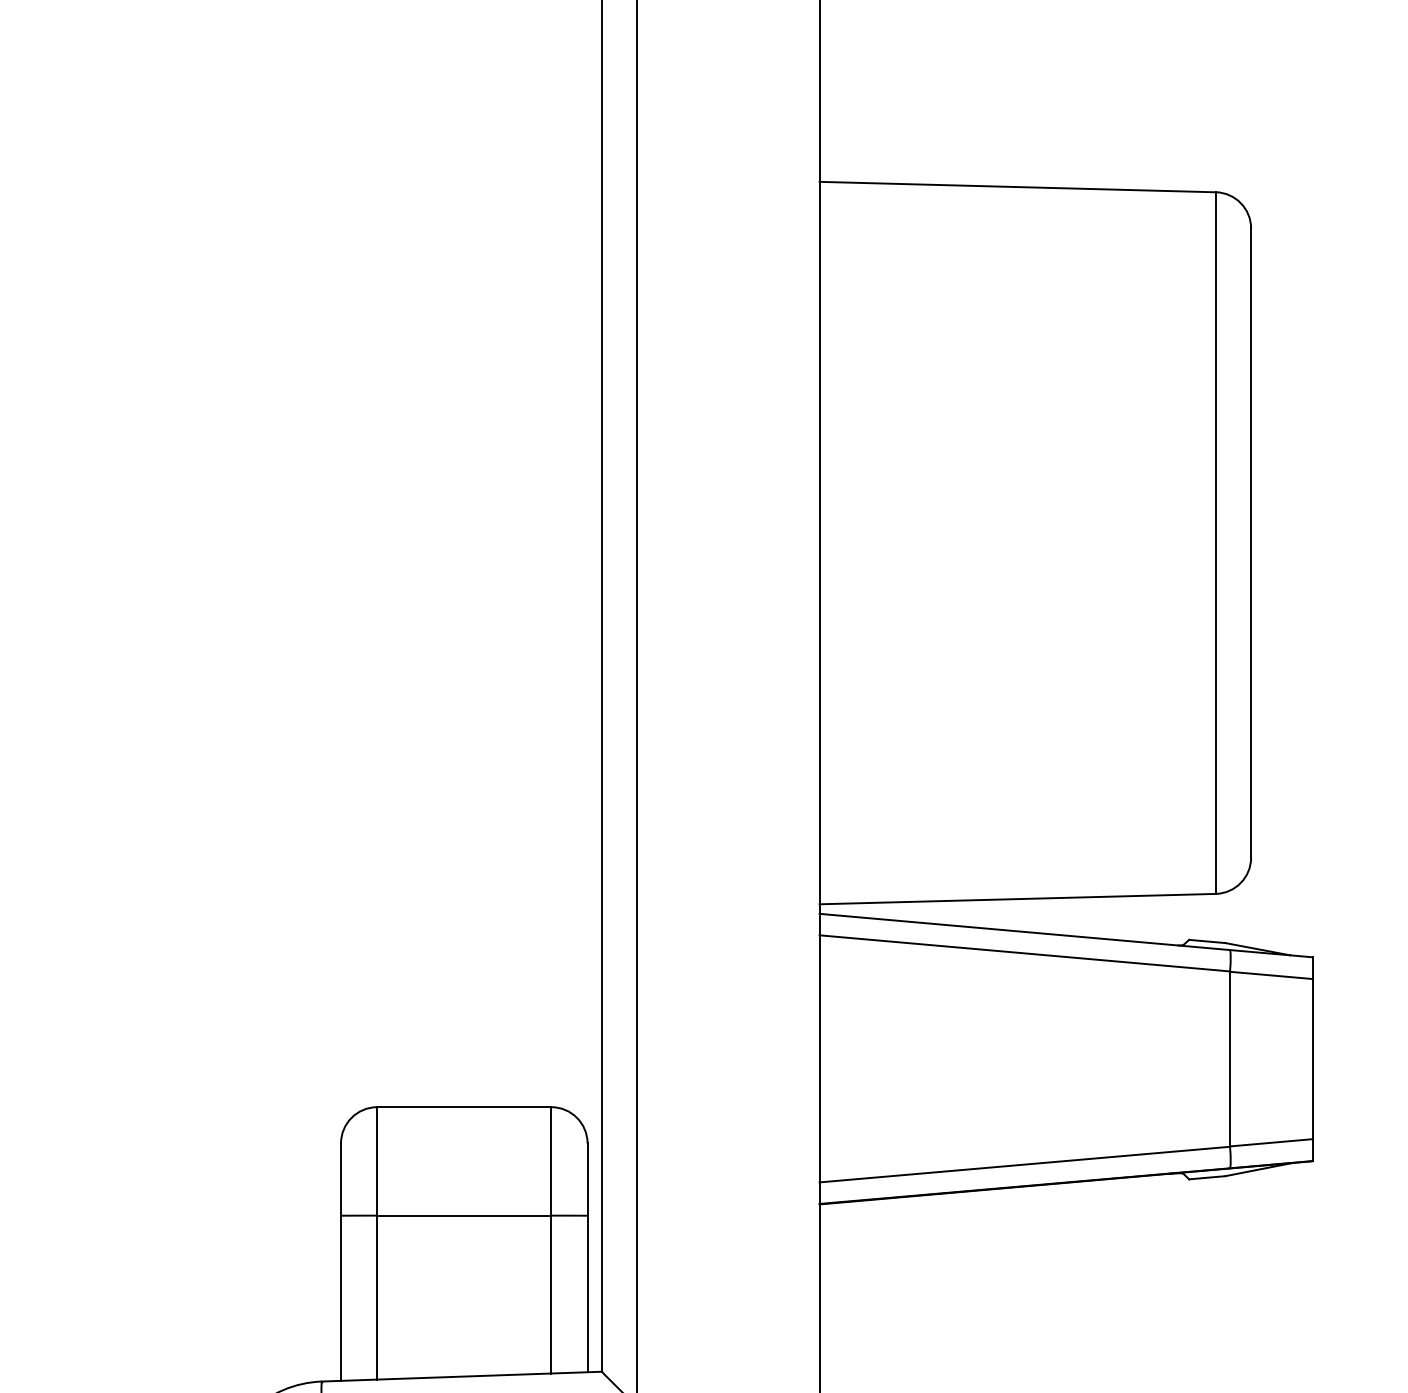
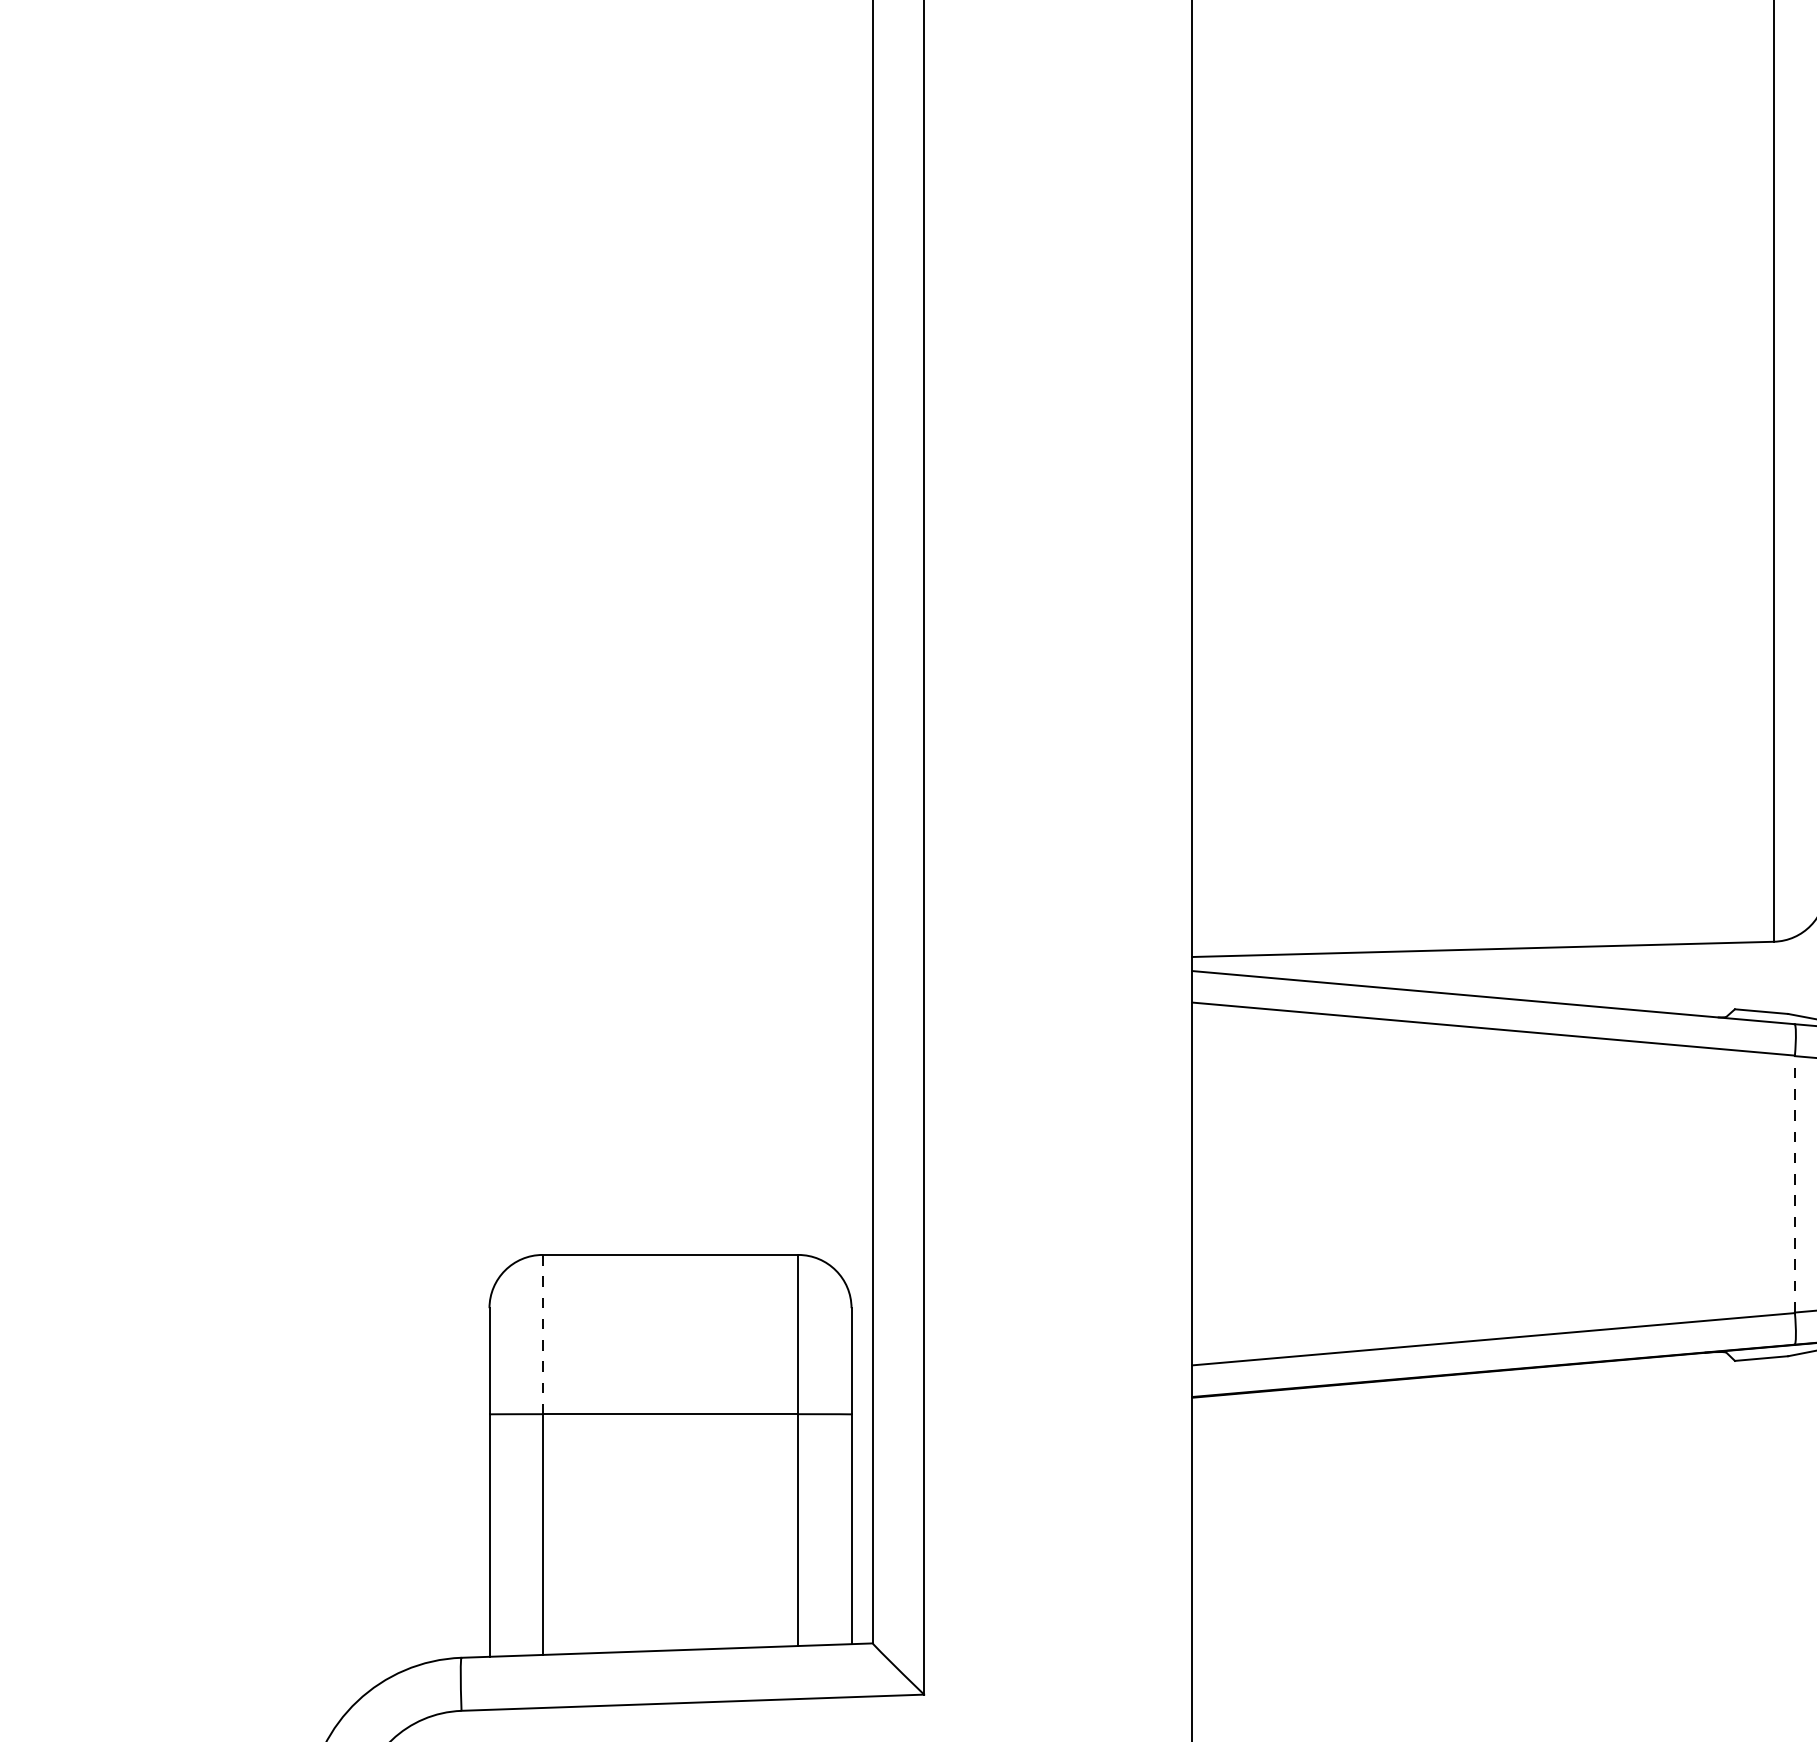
line: (1230, 1058) -> (1795, 1183), solid -> dashed
line: (377, 1161) -> (543, 1334), solid -> dashed

